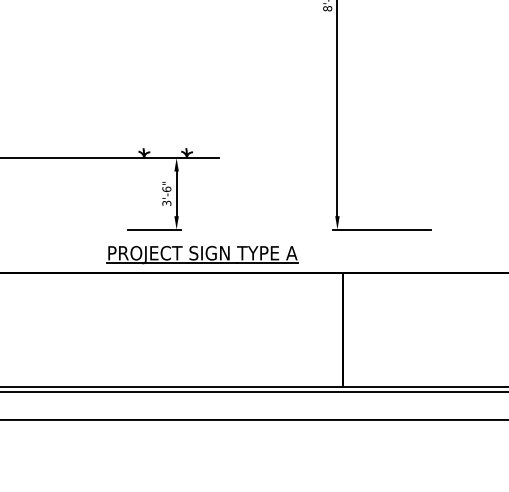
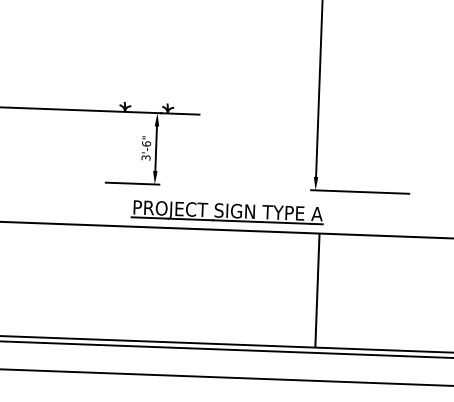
part: (202, 255) -> (227, 213), moved

